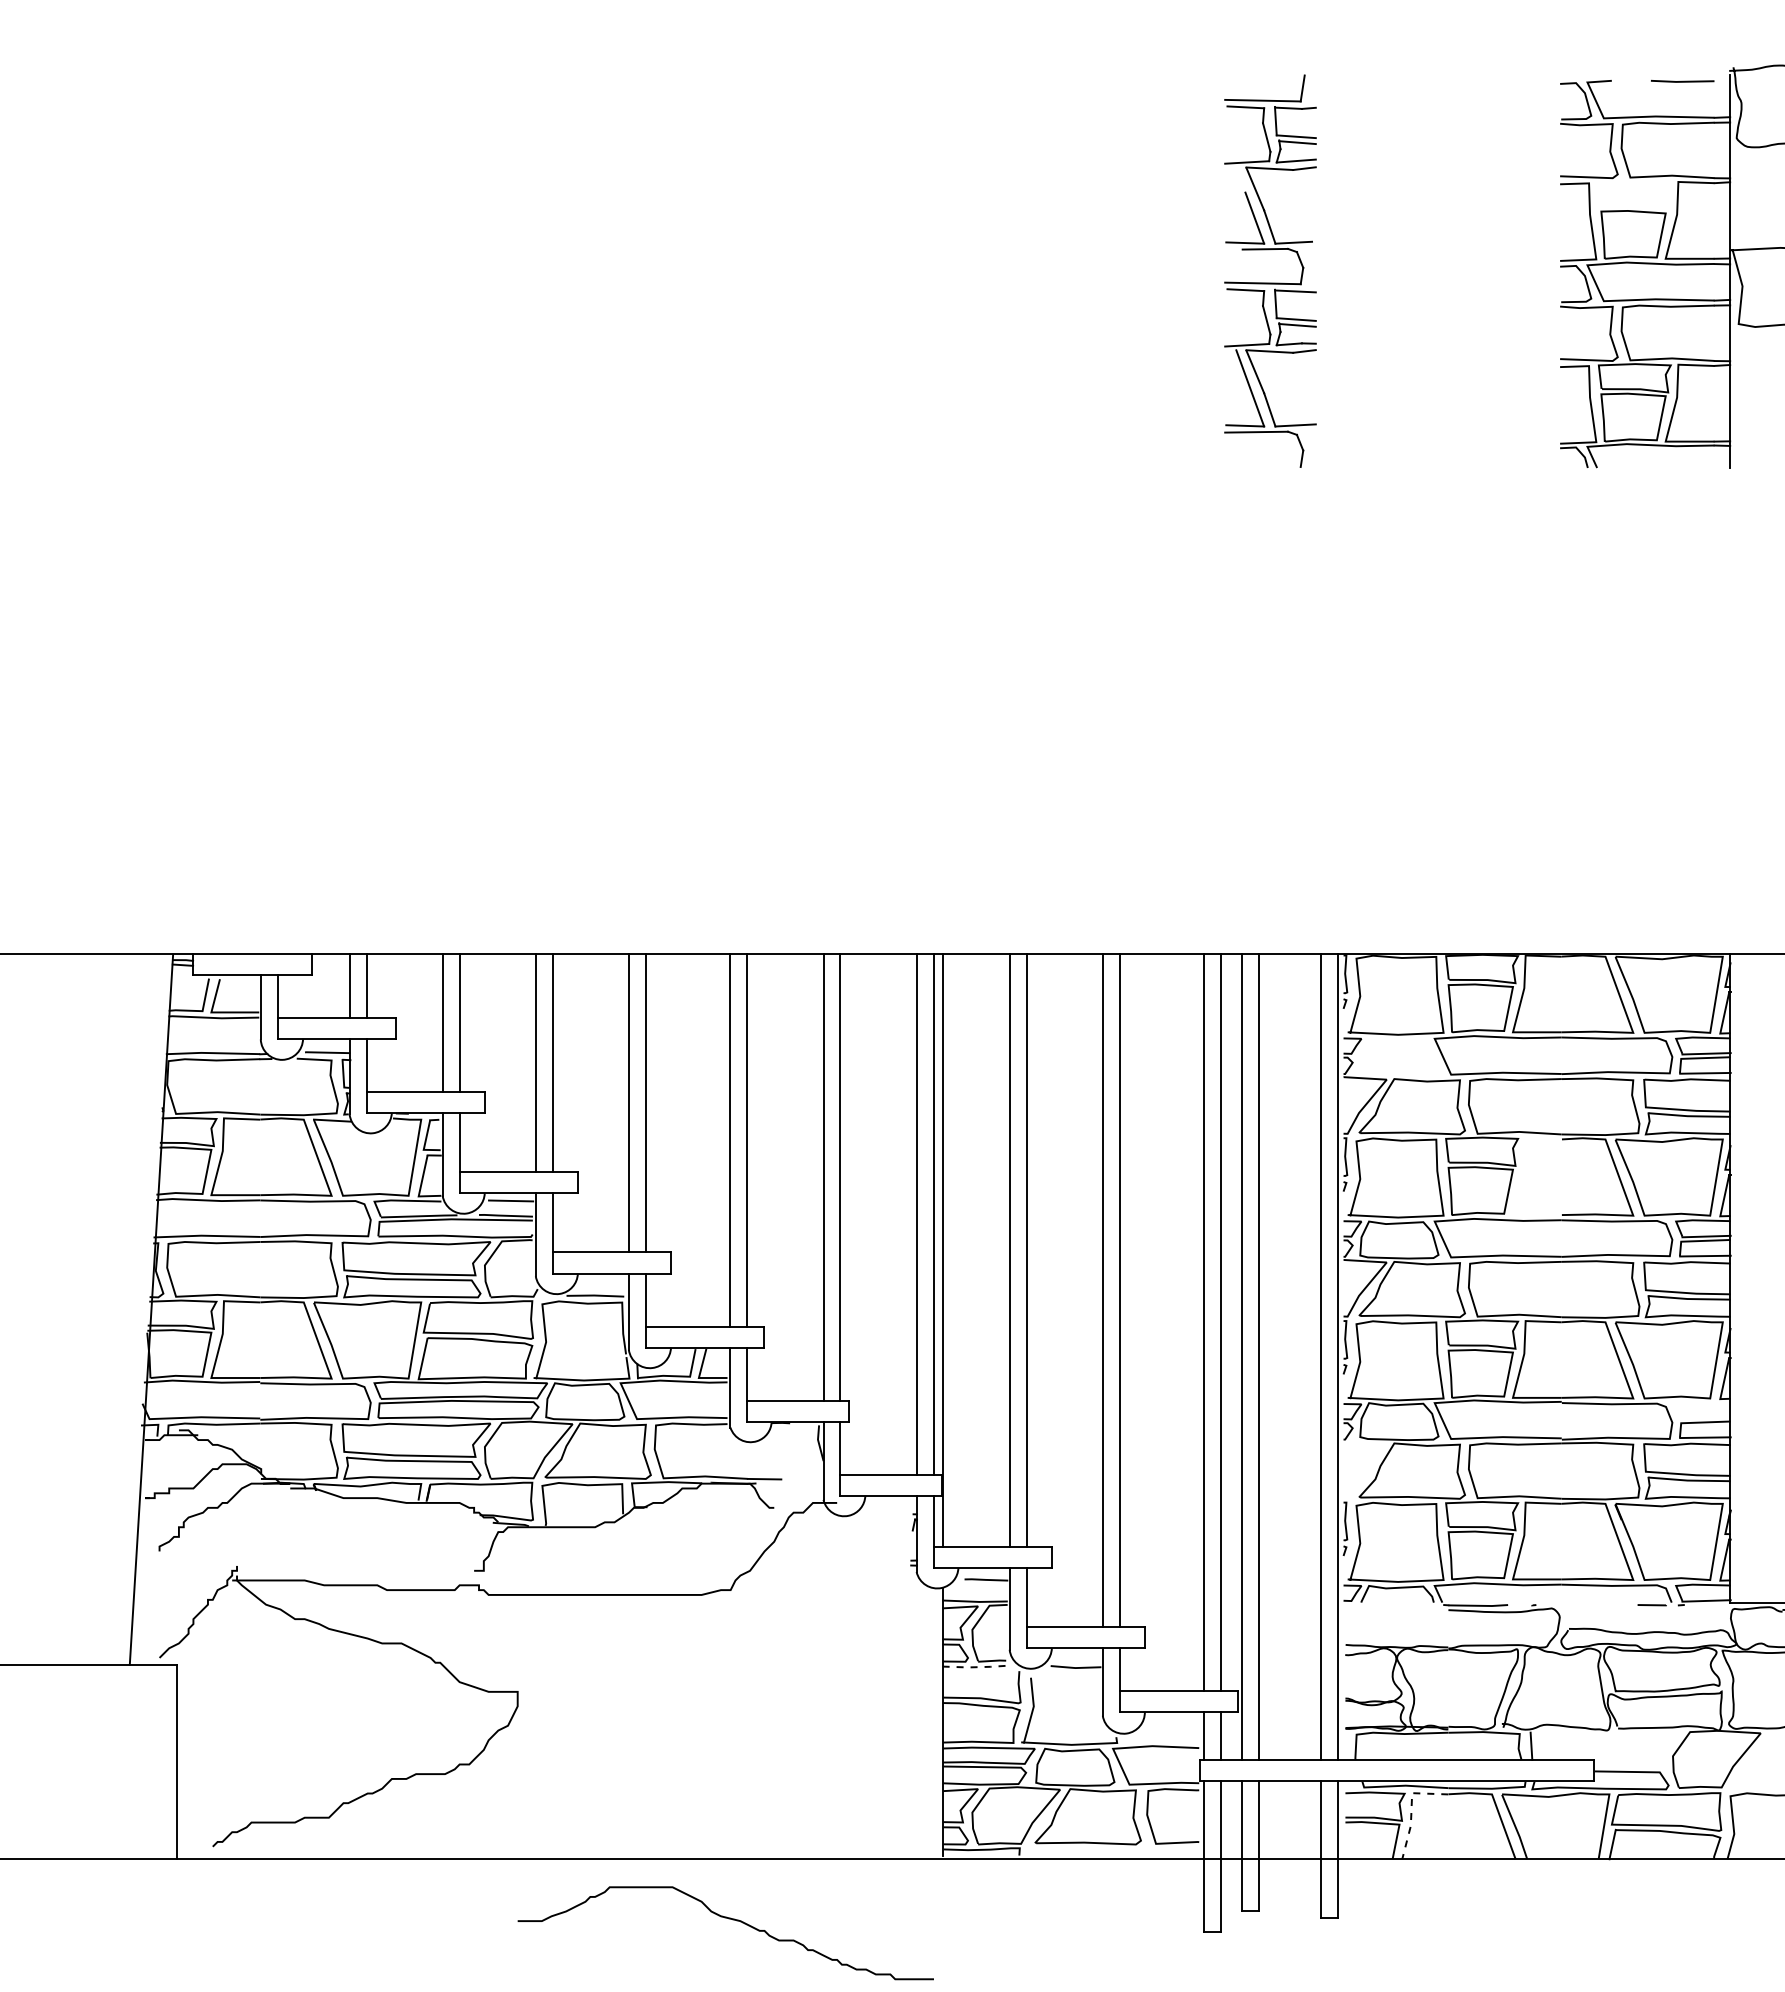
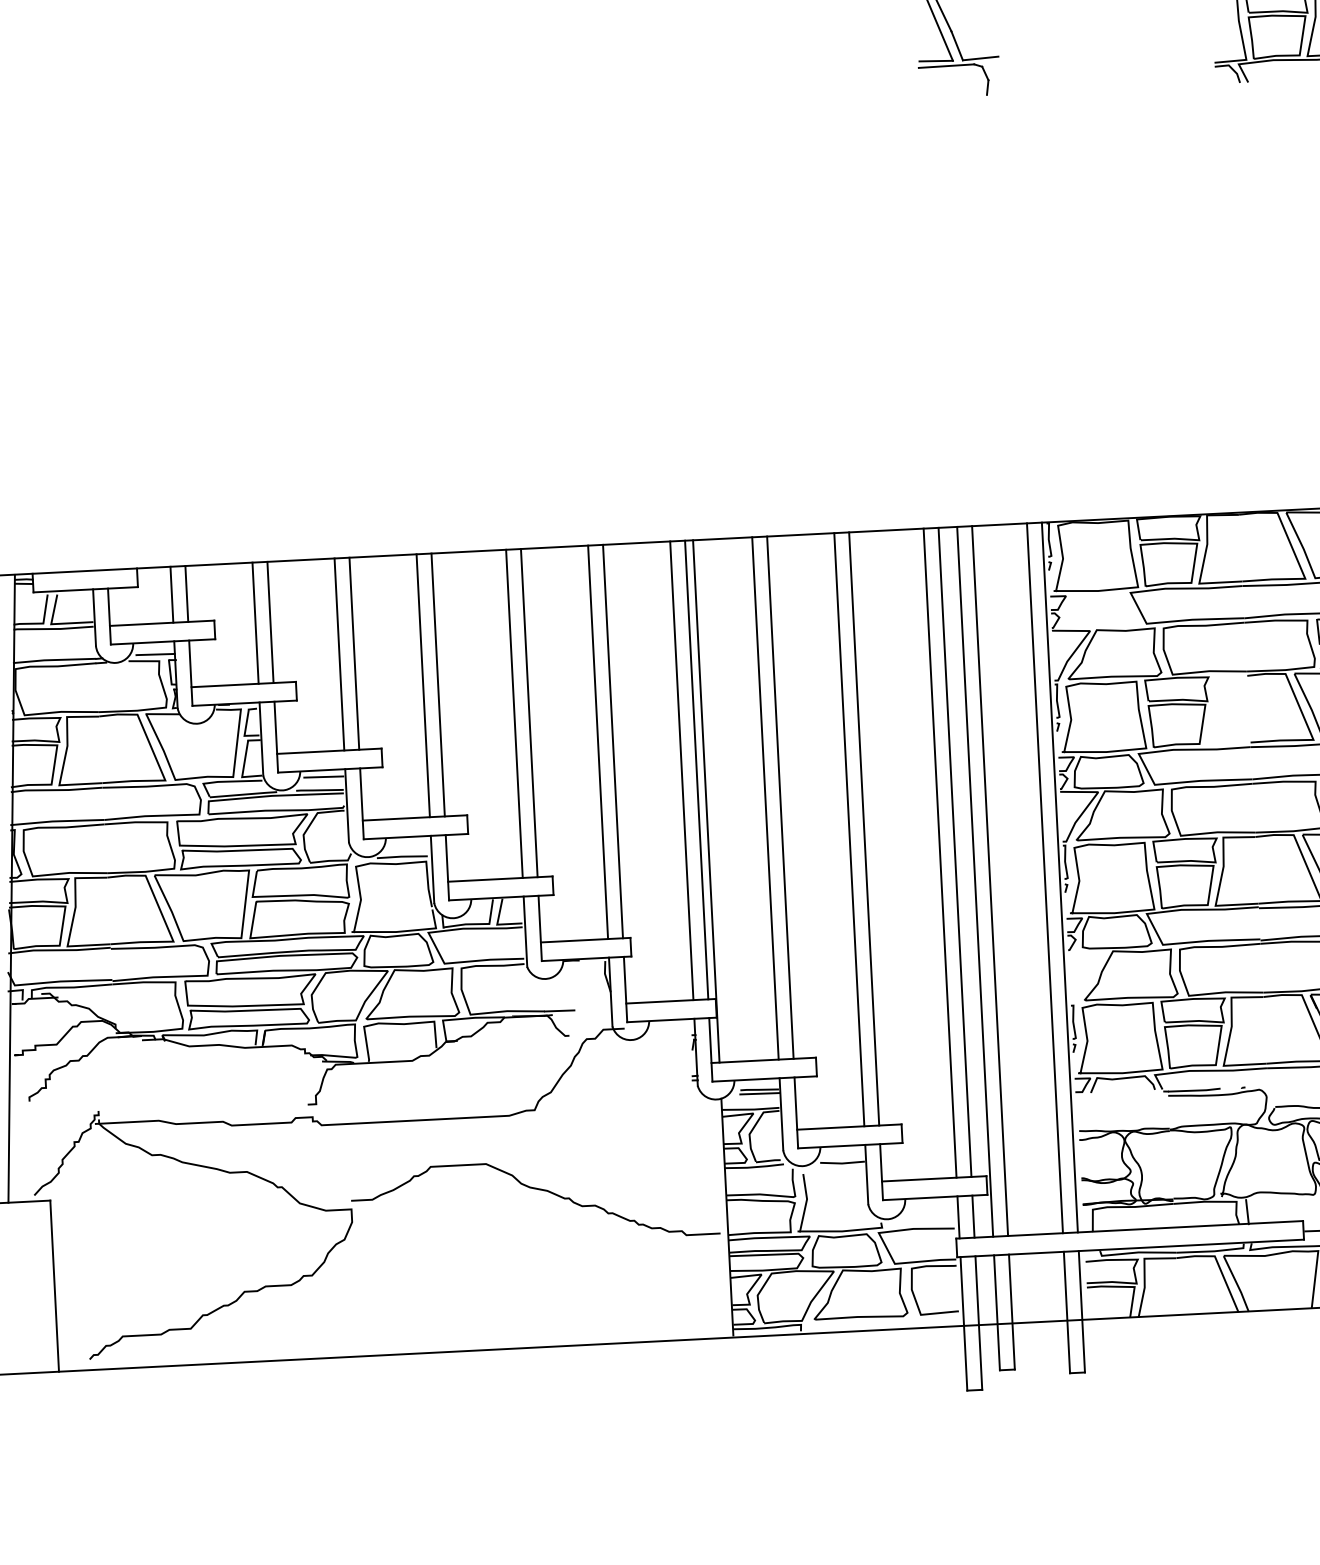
line: (986, 1584) -> (759, 1093), added
line: (975, 1667) -> (753, 1167), dashed -> solid
line: (1411, 1809) -> (1144, 1273), dashed -> solid
curve: (728, 1919) -> (536, 1189), moved

